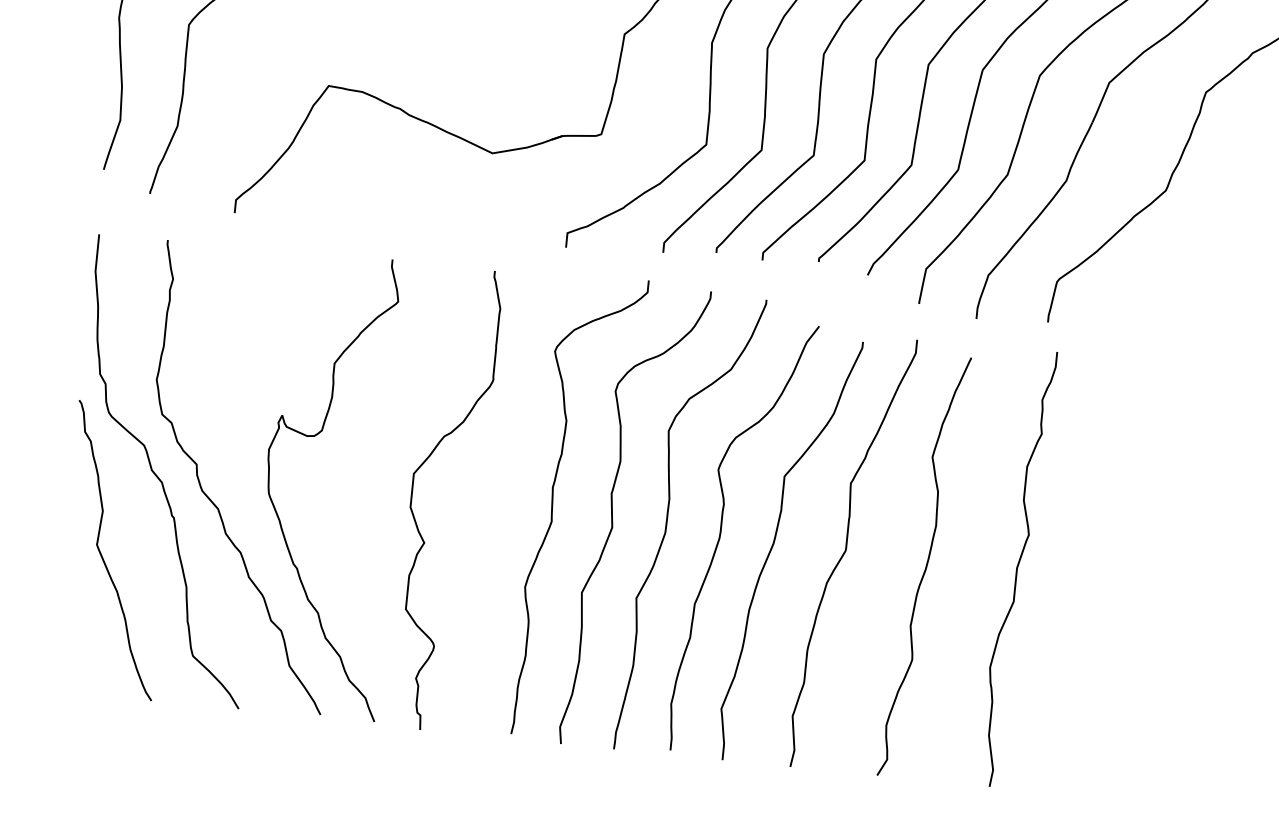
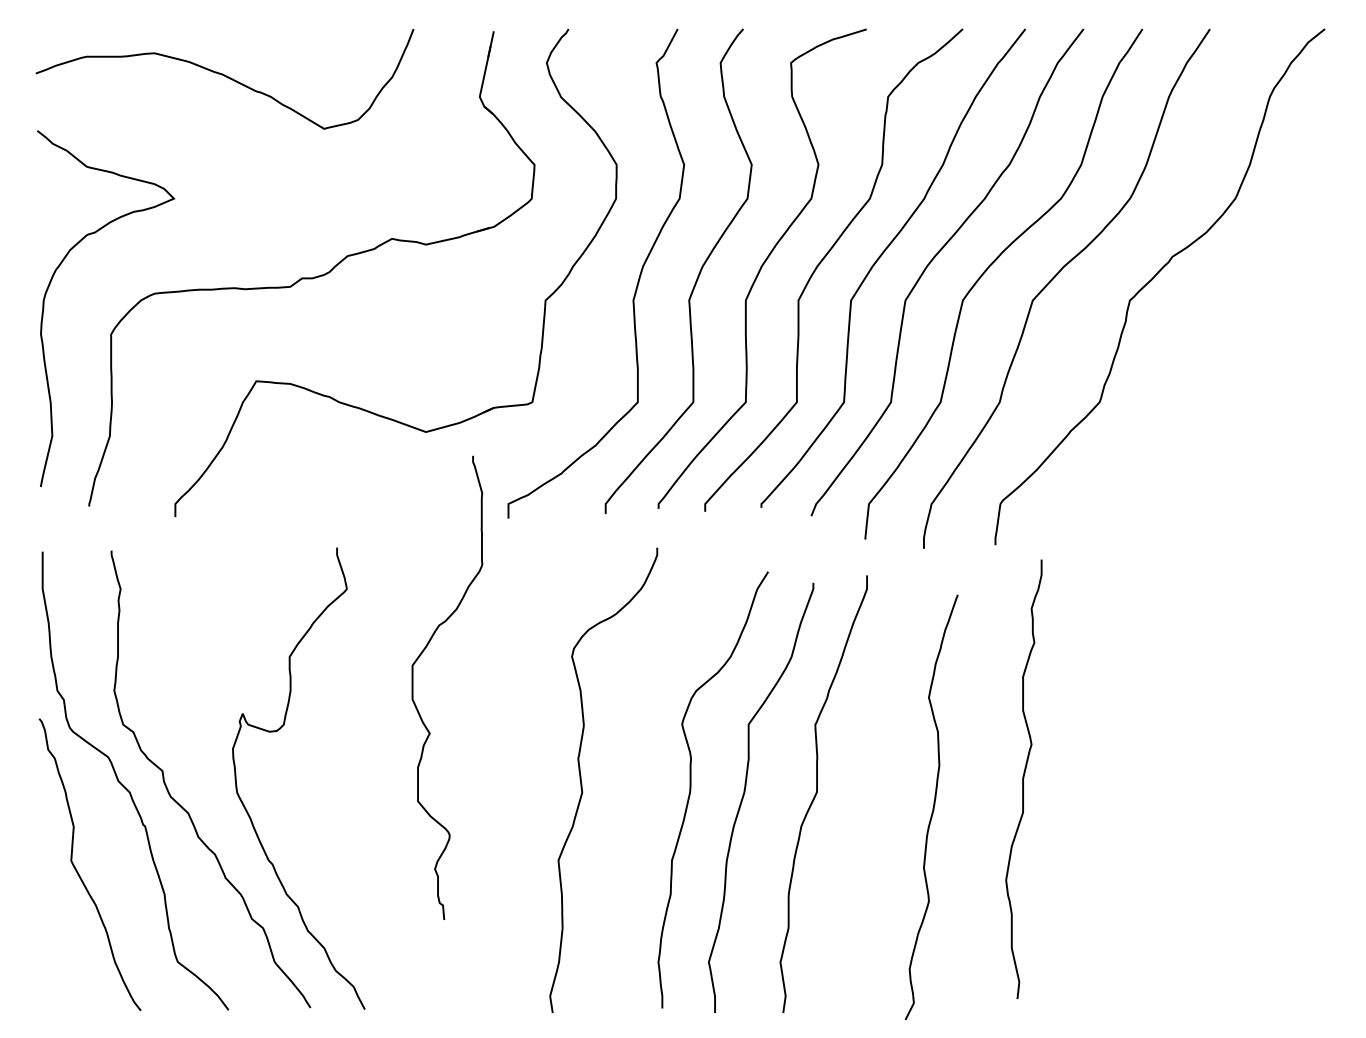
curve: (412, 495) -> (413, 687), moved
curve: (553, 504) -> (521, 775), removed
curve: (667, 521) -> (636, 781), removed
curve: (925, 566) -> (932, 807), moved
curve: (1017, 567) -> (1023, 778), moved

